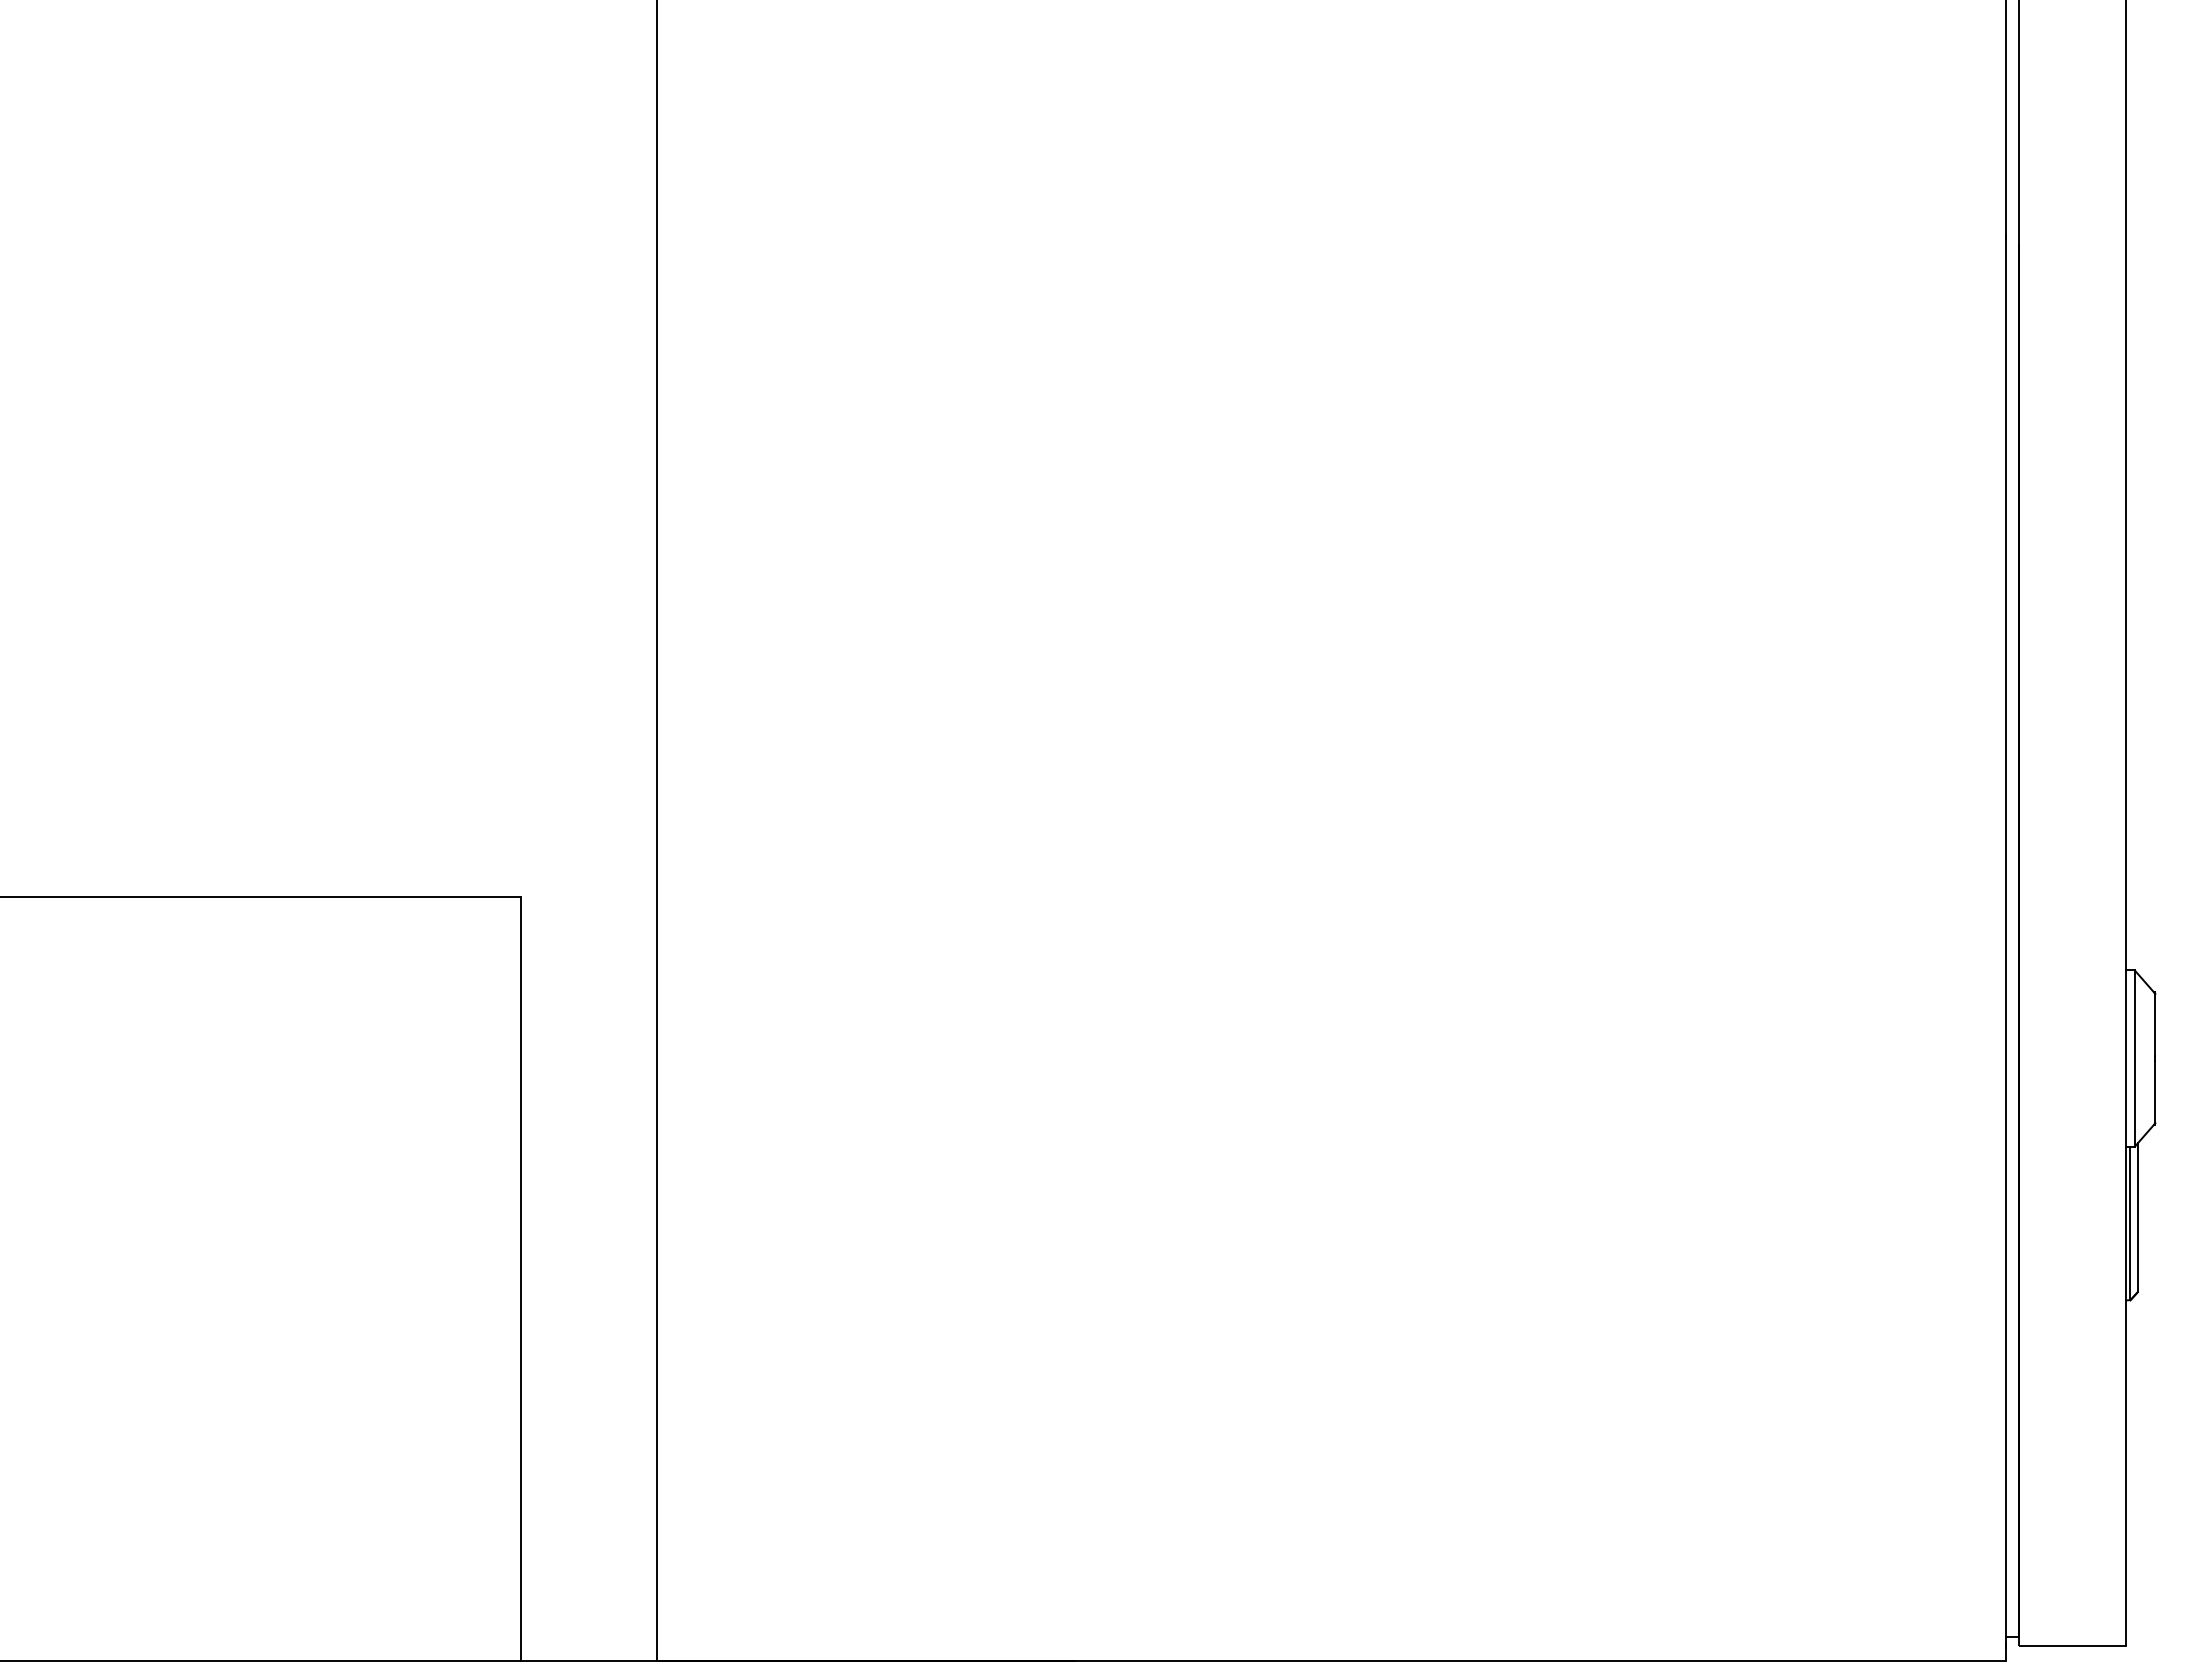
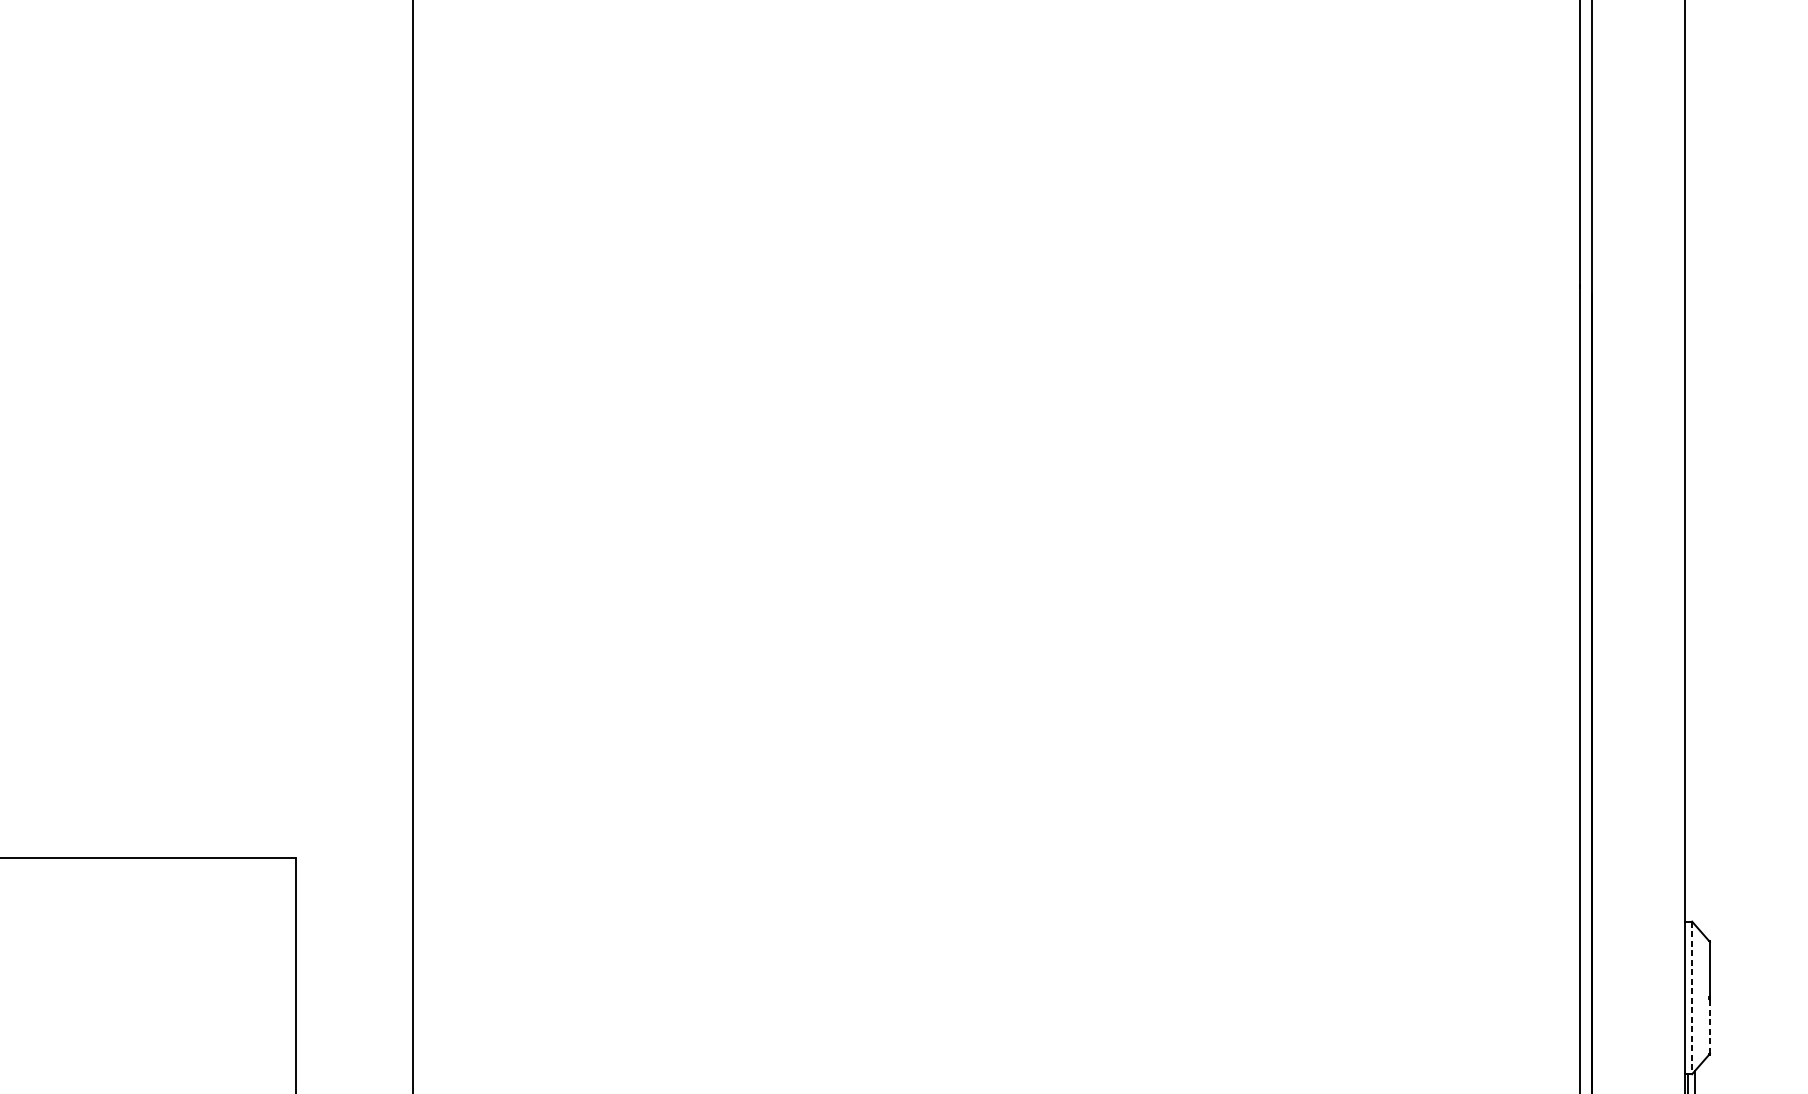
line: (2134, 1059) -> (1691, 998), solid -> dashed
line: (2155, 1091) -> (1710, 1026), solid -> dashed

